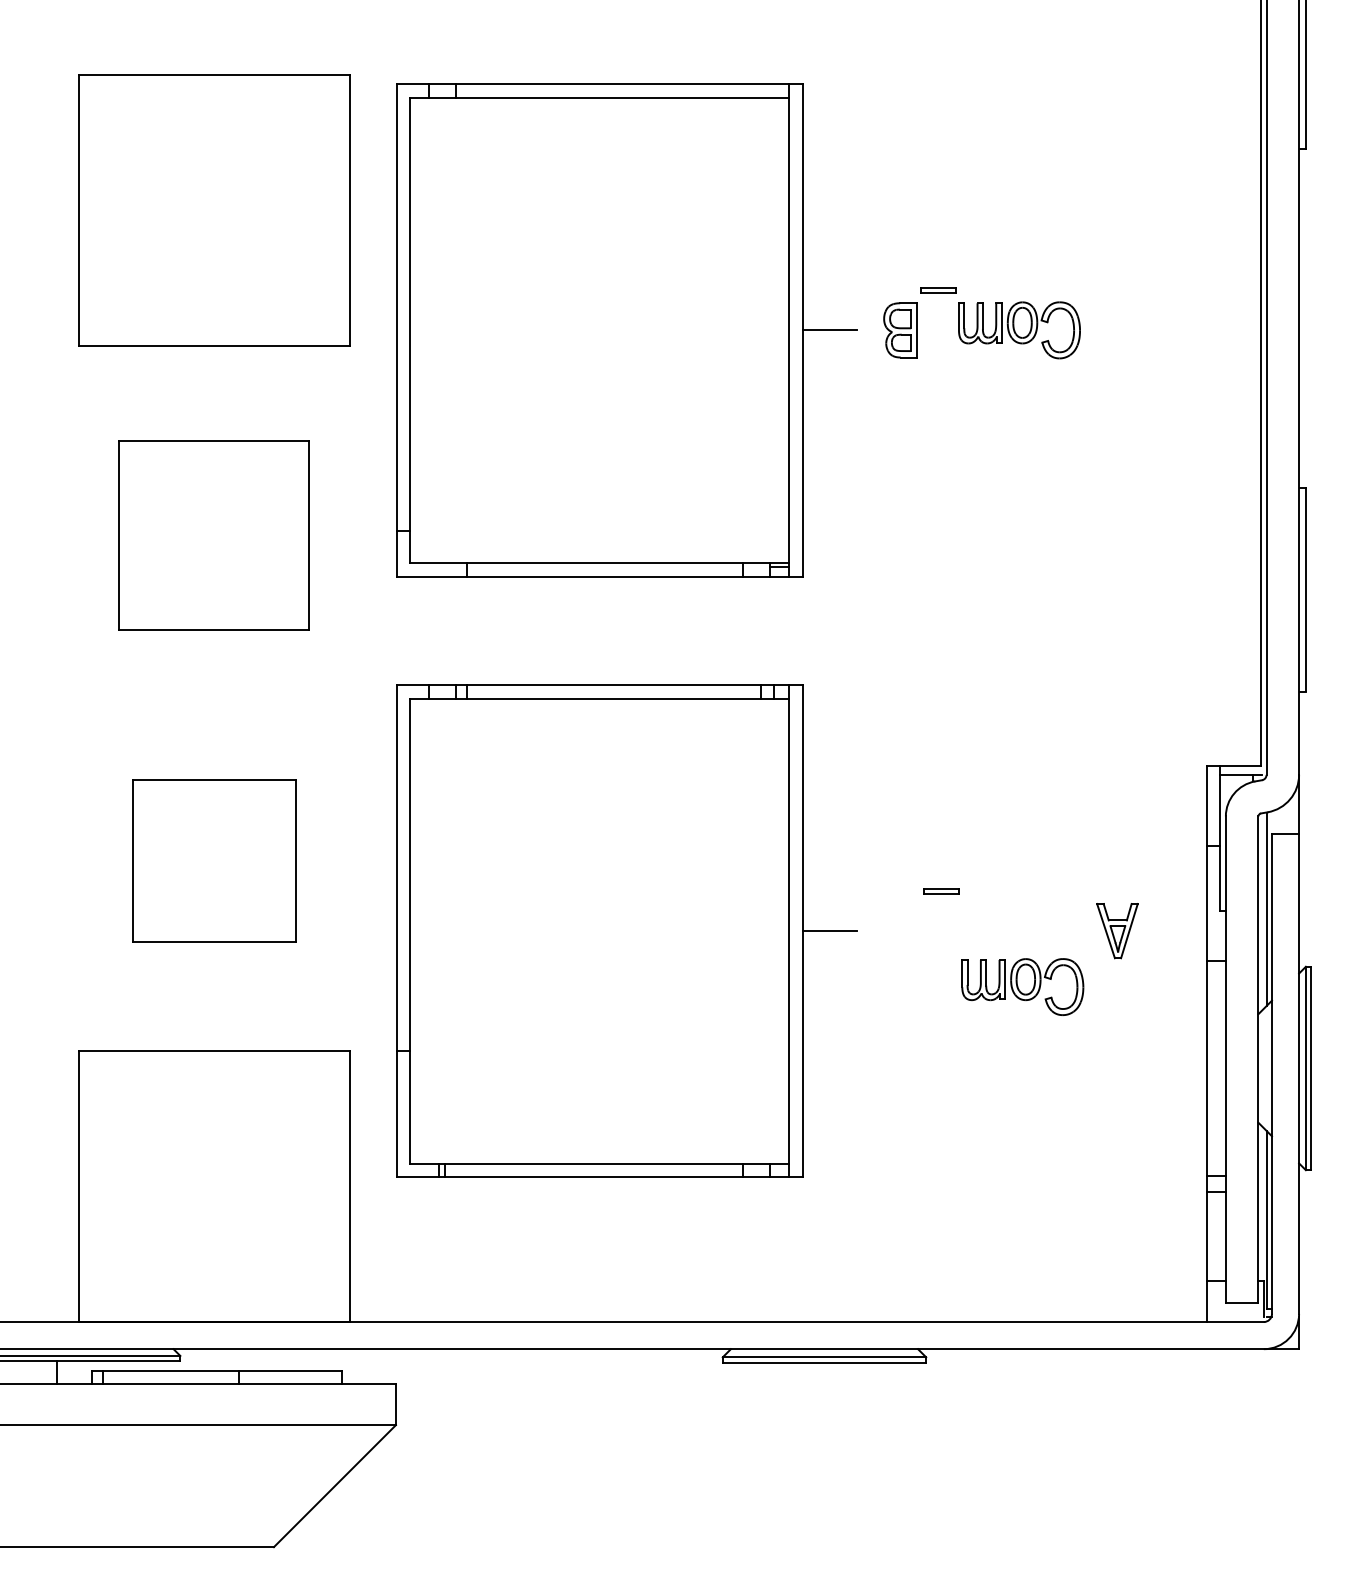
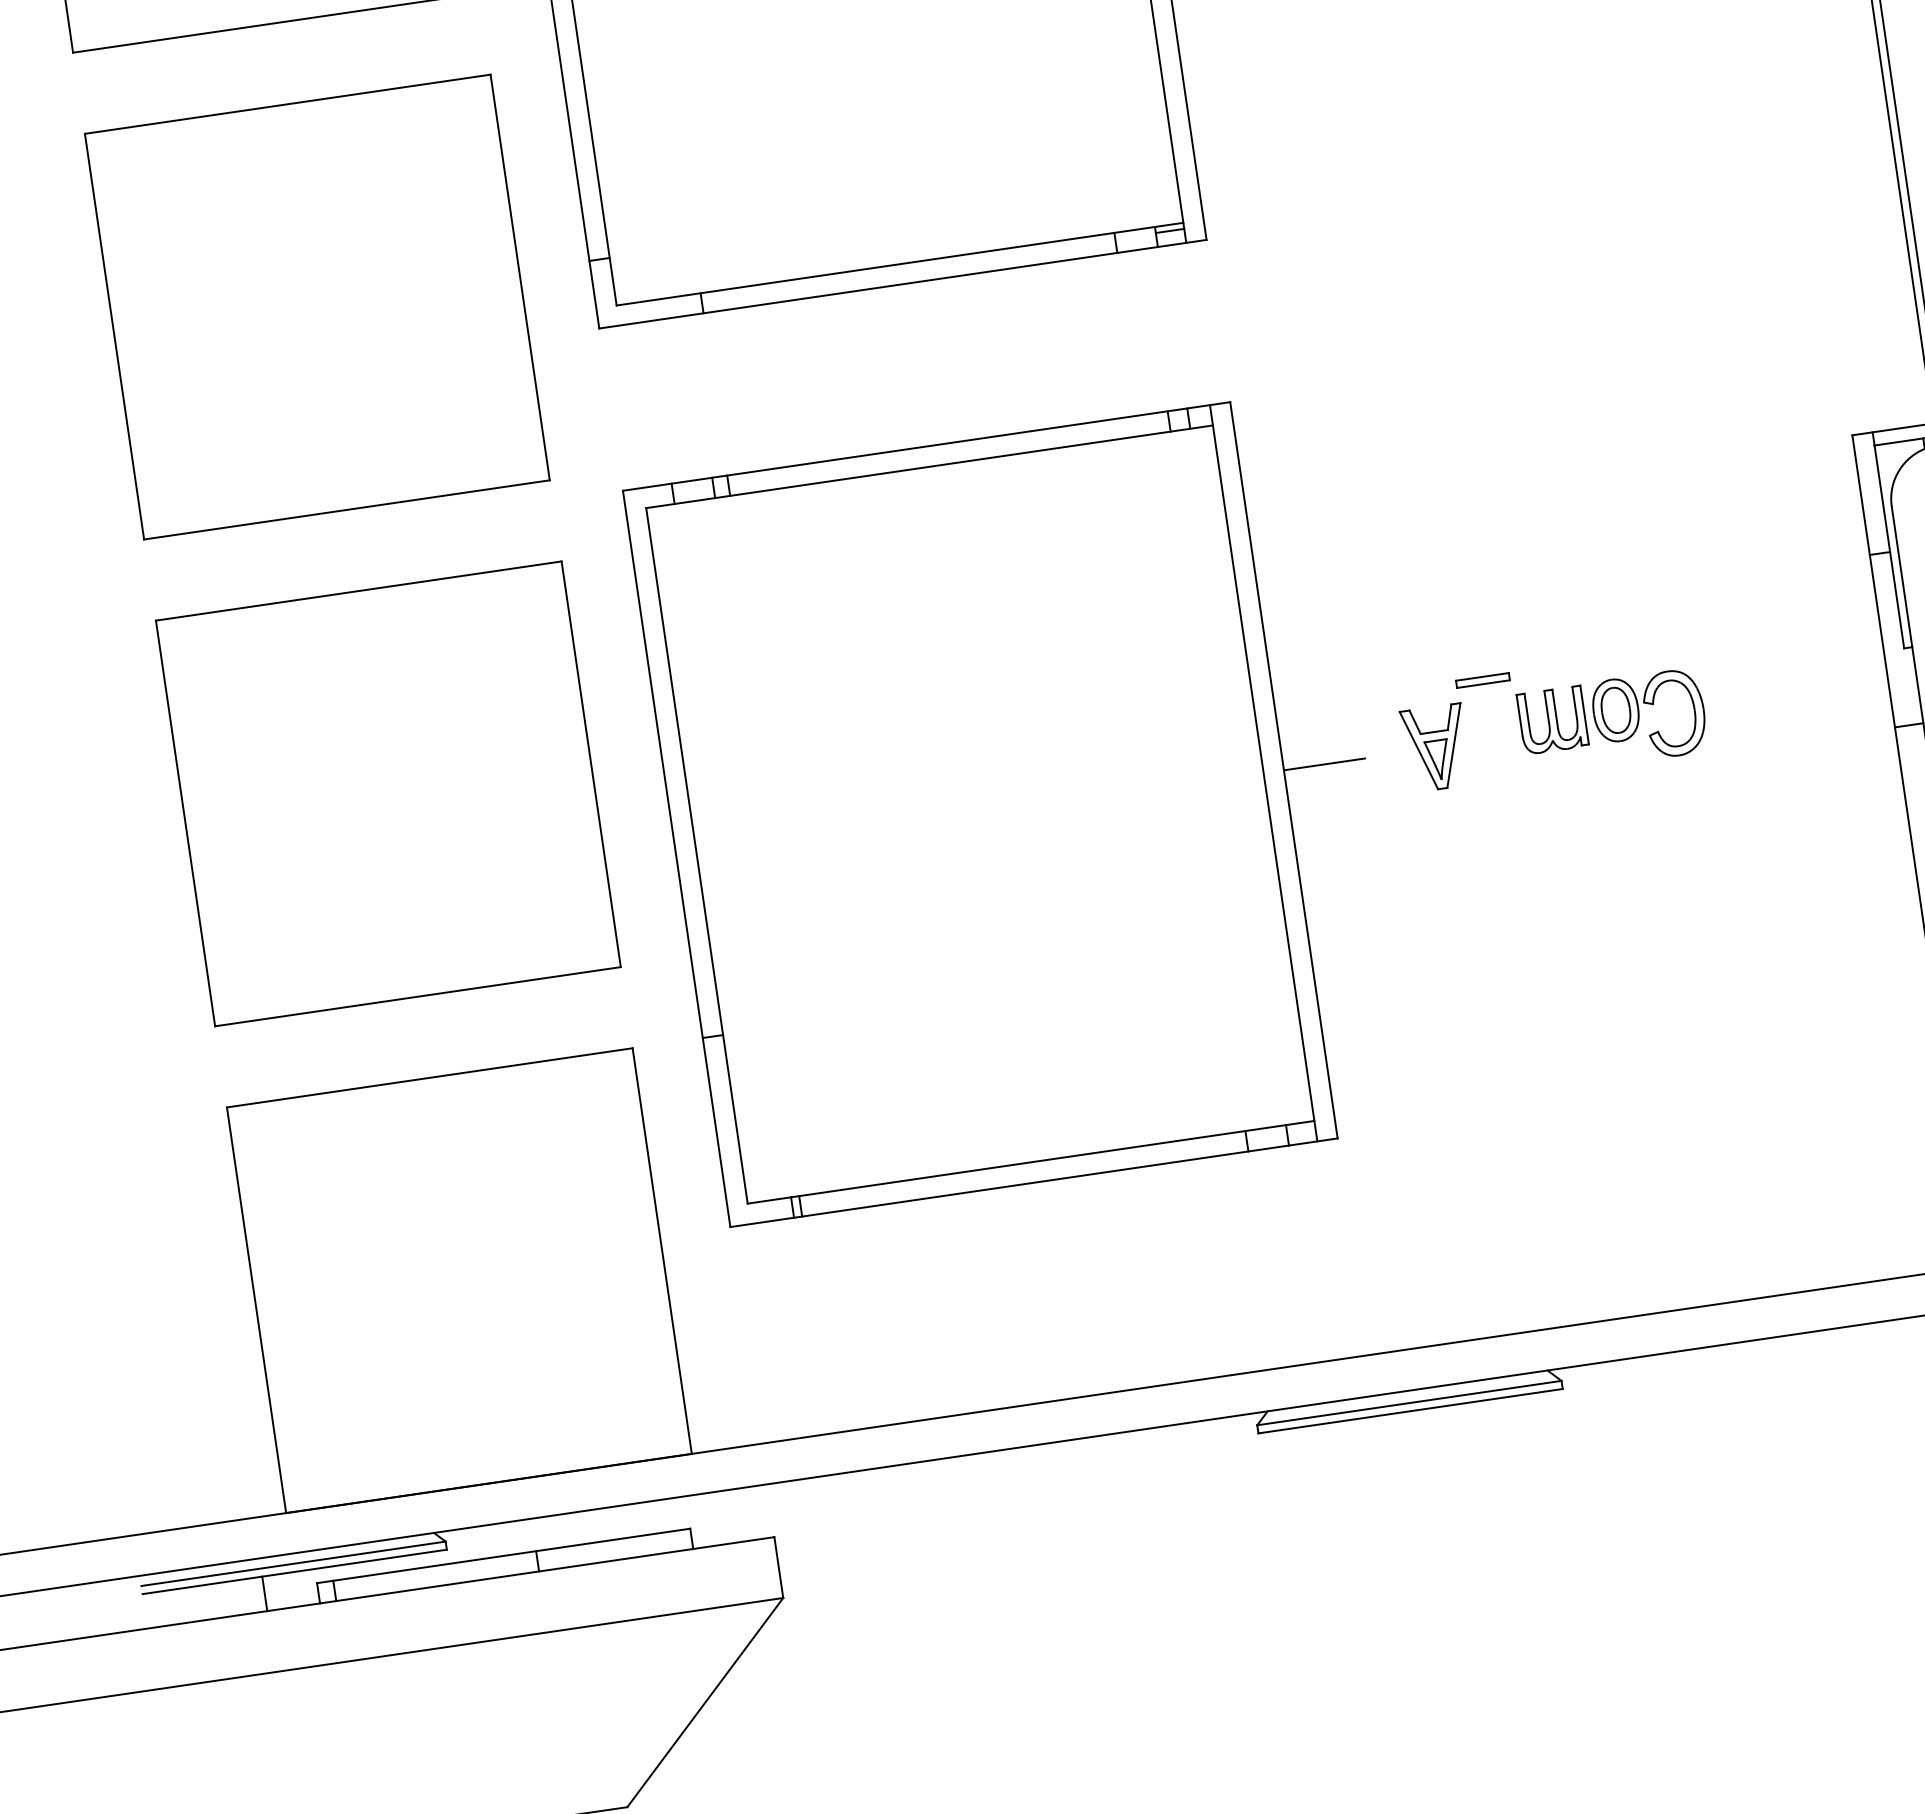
part: (214, 535) -> (317, 306), size x1.43
part: (214, 860) -> (388, 793), size x1.67
part: (1117, 931) -> (1436, 748), moved
part: (1022, 986) -> (1612, 721), moved

